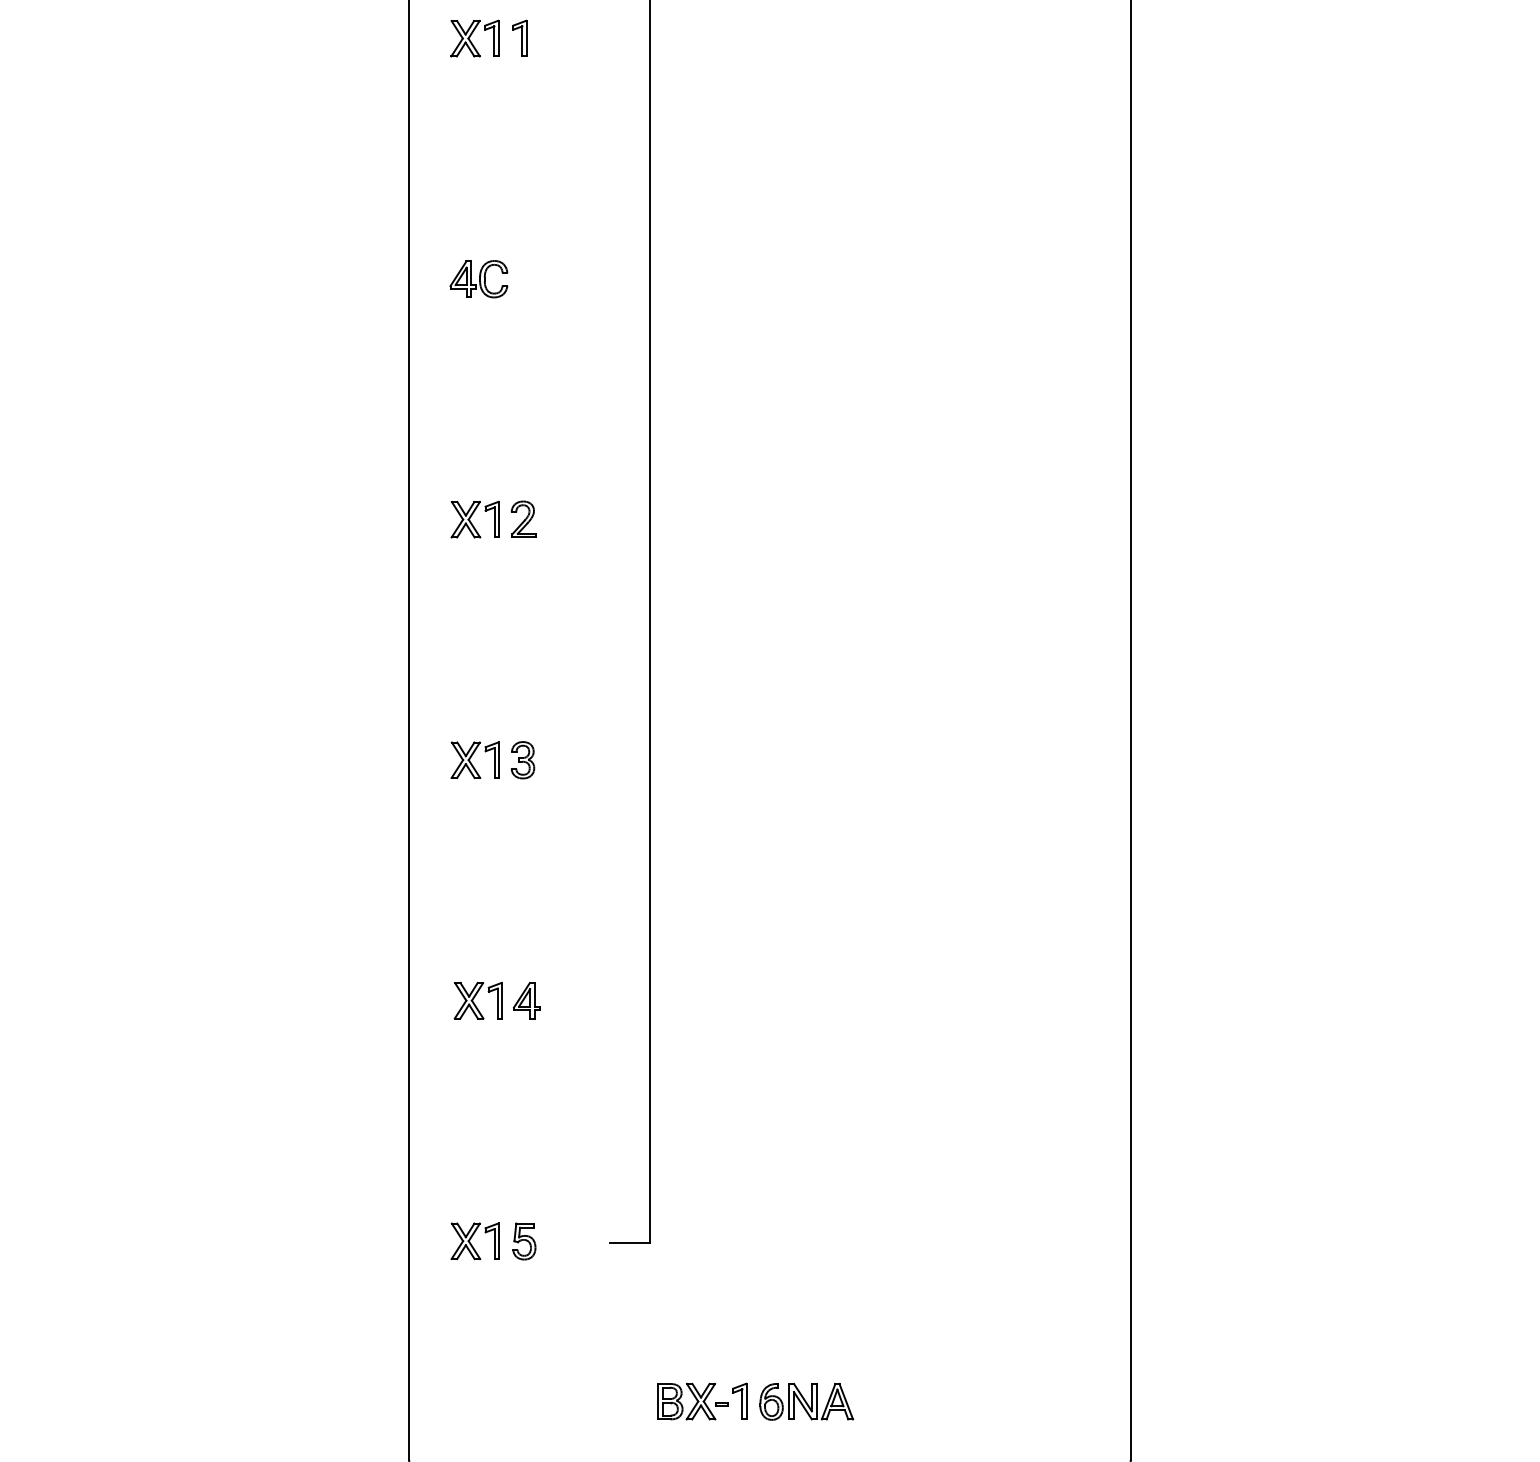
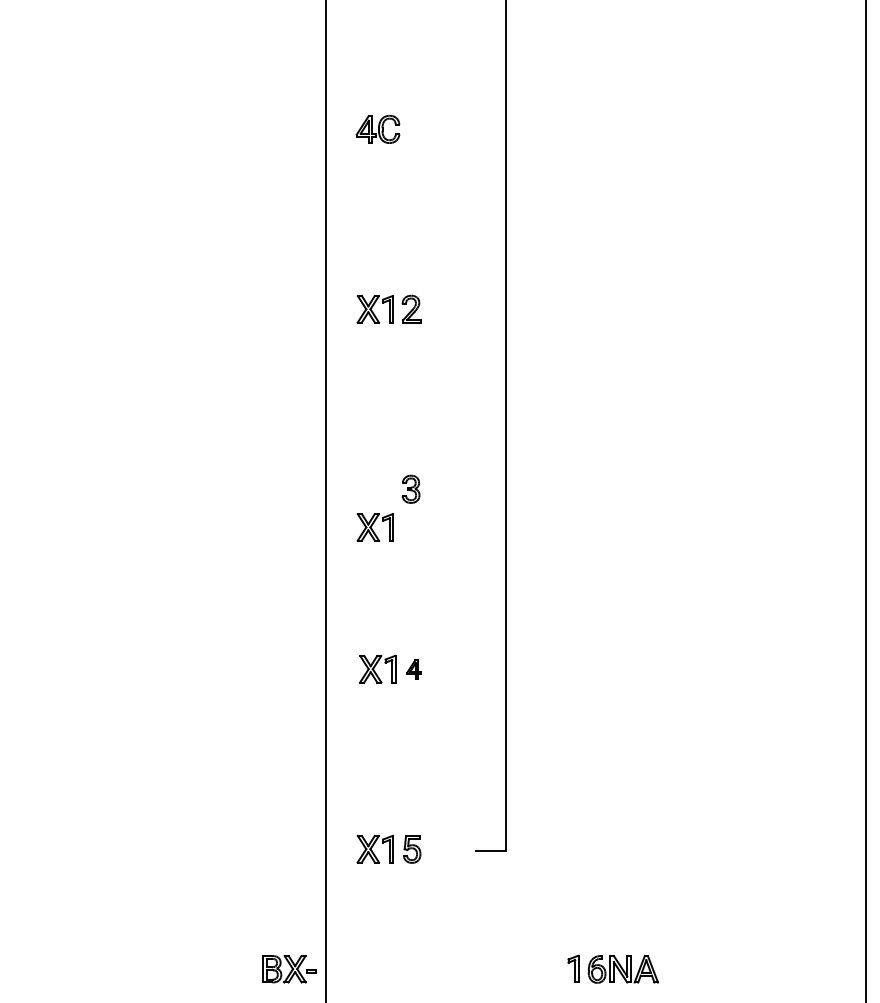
part: (474, 759) -> (374, 526), moved
part: (526, 1000) -> (413, 669), size x0.7
part: (692, 1401) -> (288, 969), moved

